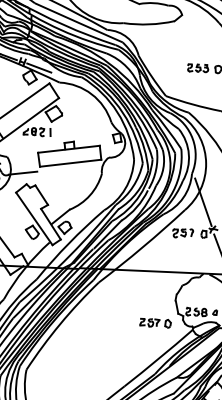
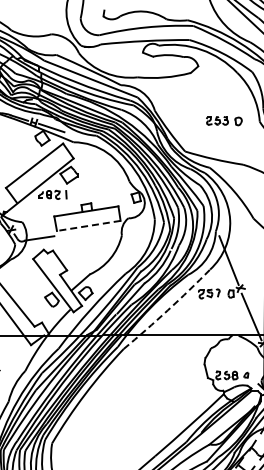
line: (70, 163) -> (88, 226), solid -> dashed
arc: (142, 247) -> (167, 310), solid -> dashed
part: (155, 322) -> (184, 388), removed

